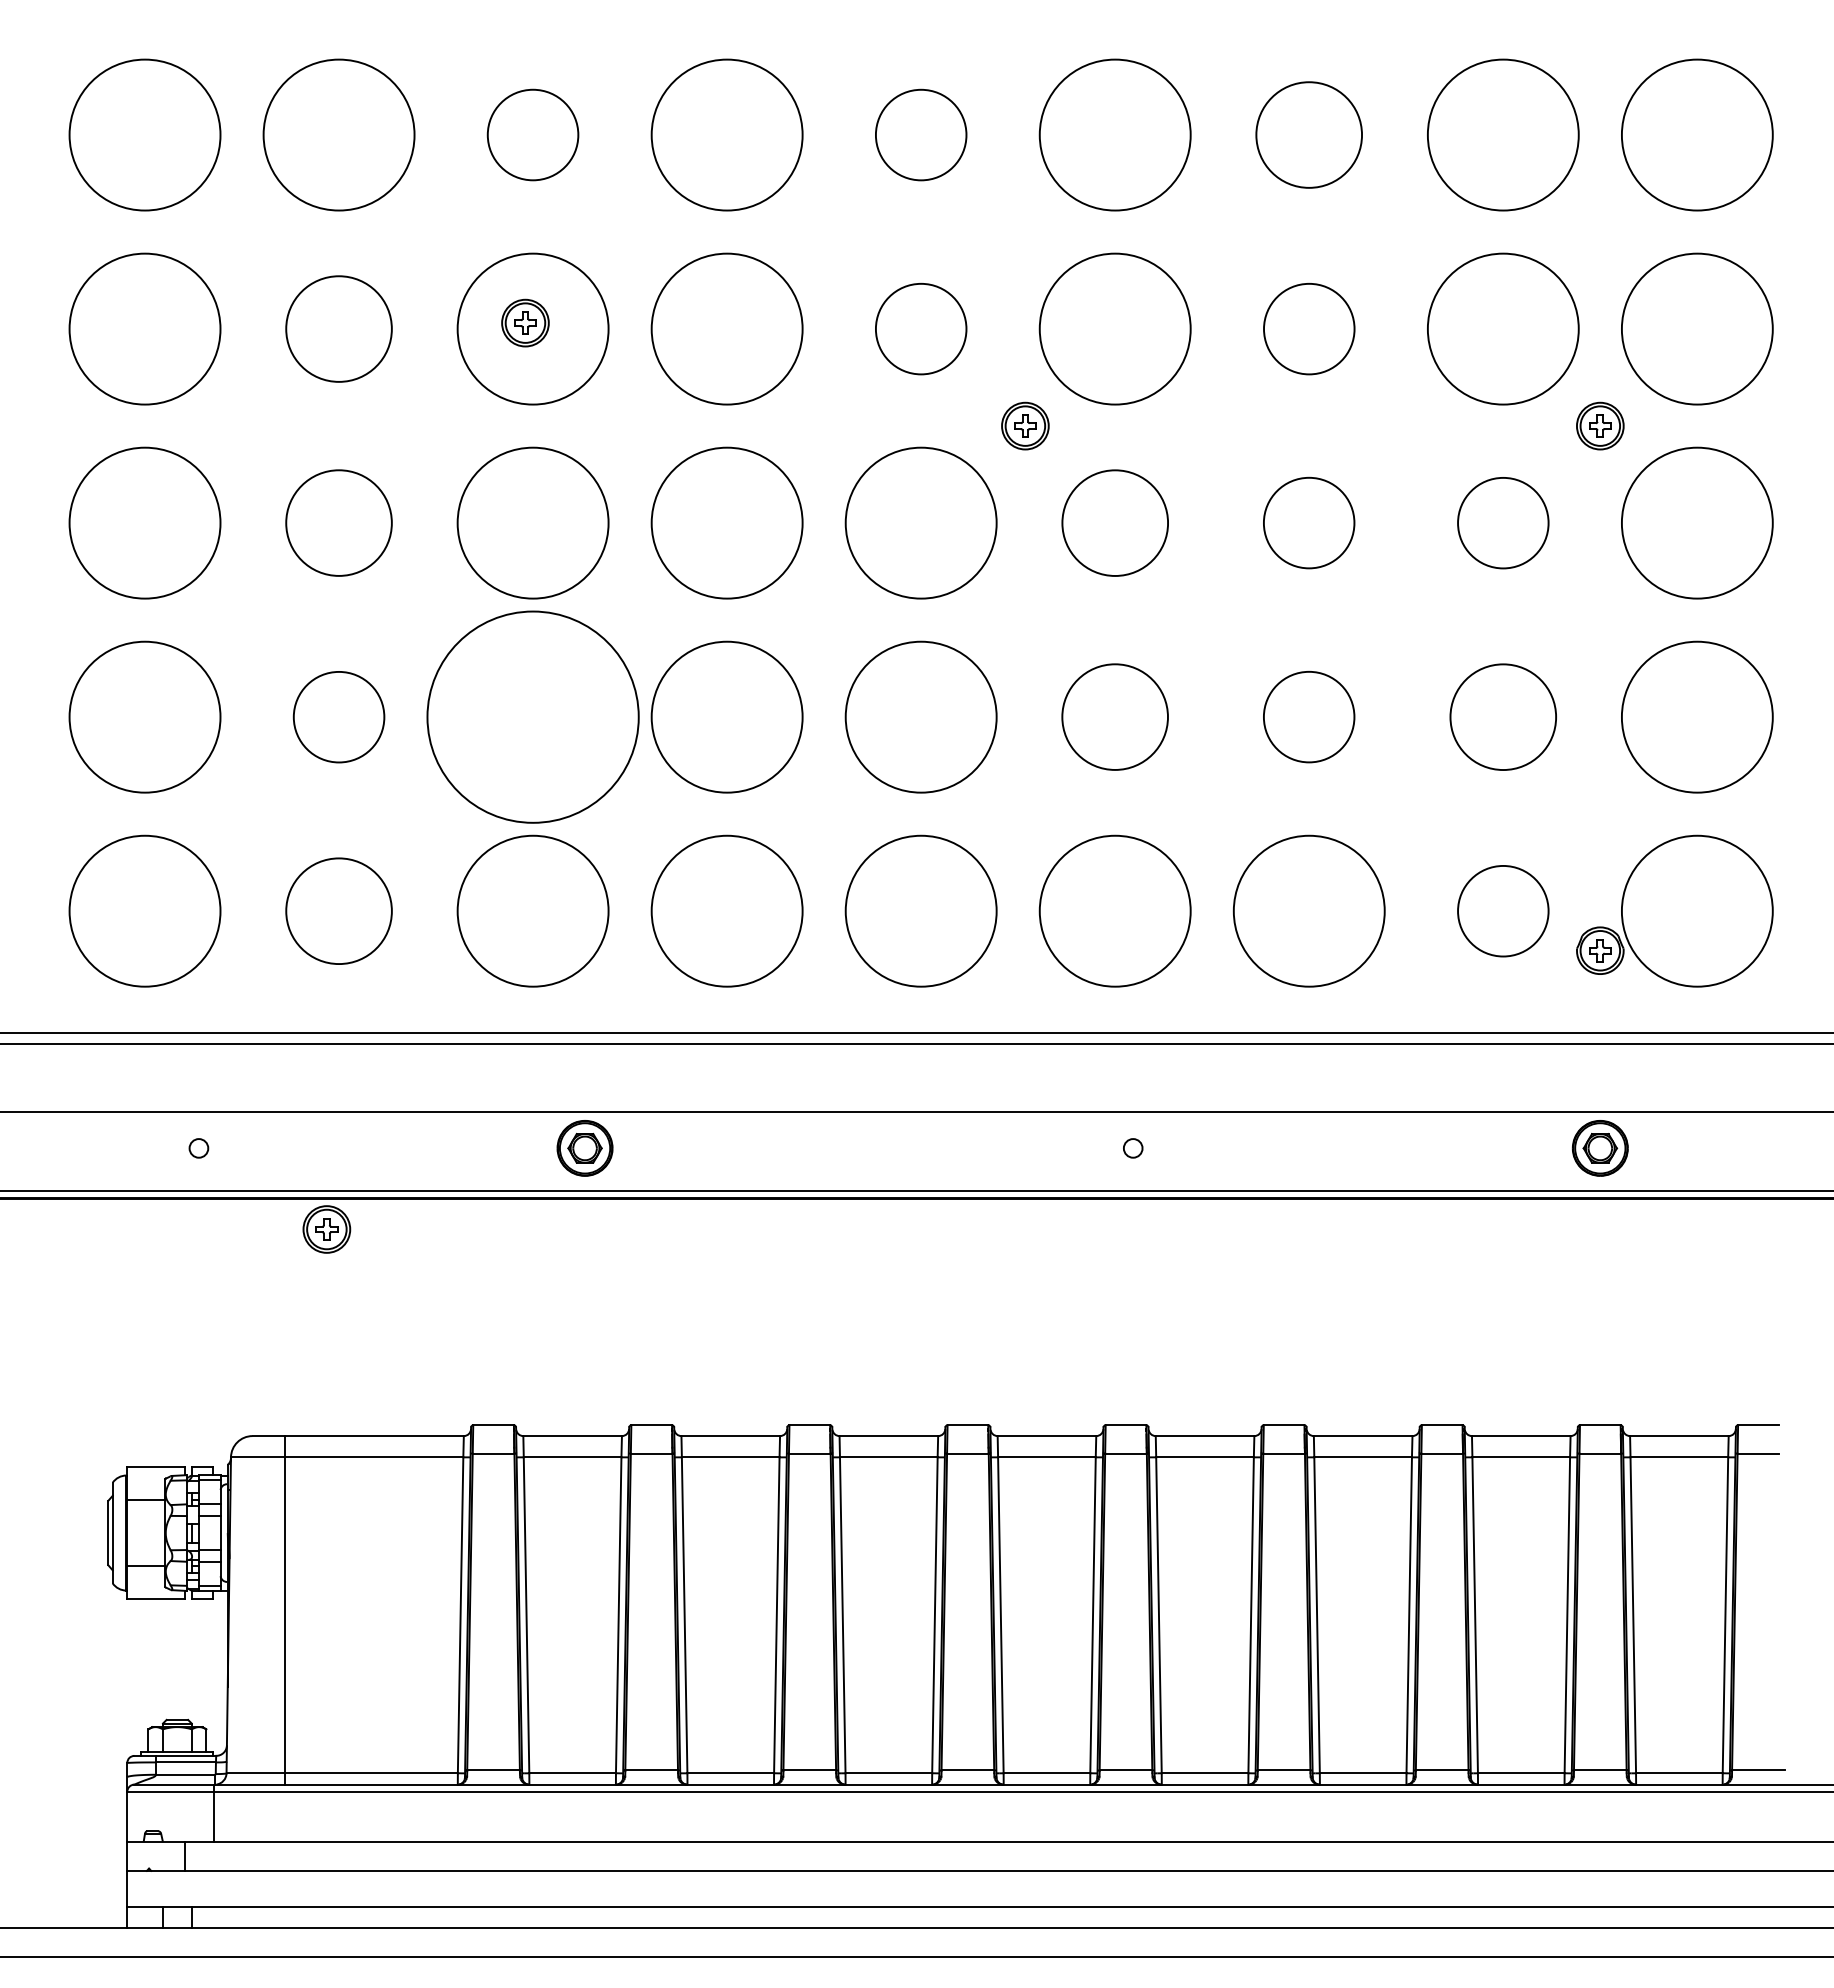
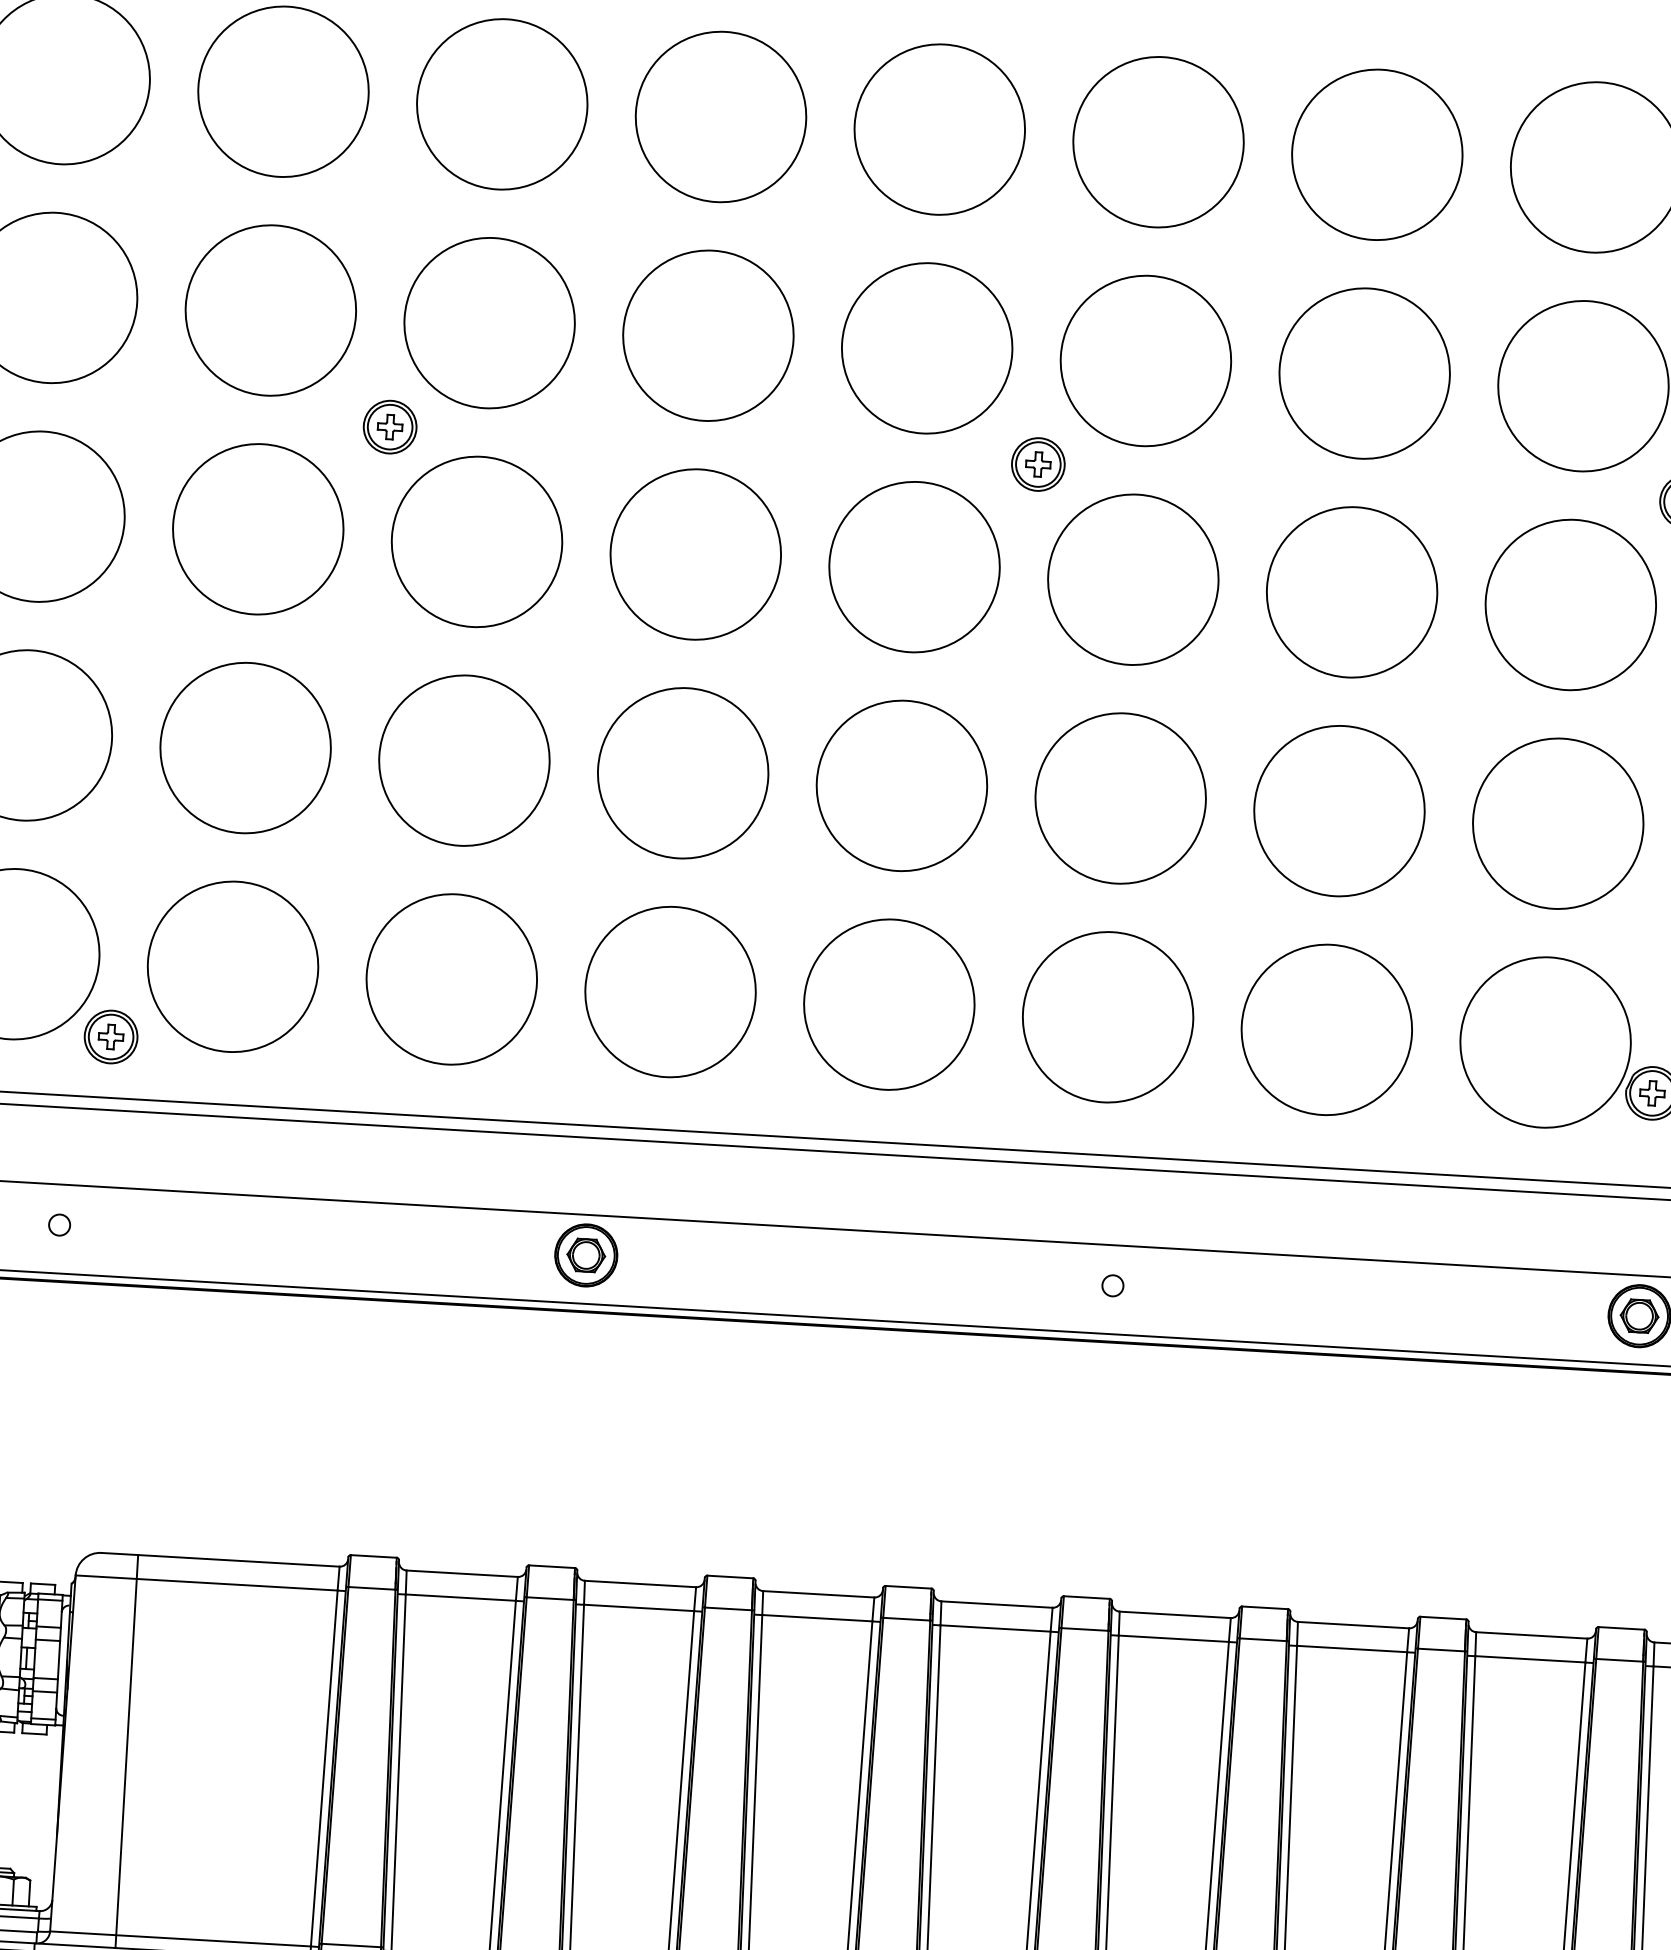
circle: (532, 134) -> (501, 103), size x1.67
circle: (920, 134) -> (939, 128), size x1.67
circle: (1308, 134) -> (1376, 154), size x1.43
part: (525, 322) -> (390, 426), moved
circle: (338, 328) -> (270, 309), size x1.43
circle: (920, 328) -> (926, 347), size x1.67
circle: (1308, 328) -> (1363, 372), size x1.67
circle: (338, 522) -> (257, 528), size x1.43
circle: (1114, 522) -> (1132, 578), size x1.43
circle: (1308, 522) -> (1351, 591), size x1.67
circle: (1502, 522) -> (1569, 604), size x1.67
circle: (338, 716) -> (245, 747), size x1.67
circle: (532, 716) -> (463, 759), size x0.71
circle: (1114, 716) -> (1119, 797), size x1.43
circle: (1308, 716) -> (1338, 810), size x1.67
circle: (1502, 716) -> (1557, 822), size x1.43
circle: (338, 910) -> (232, 965), size x1.43
circle: (1502, 910) -> (1544, 1041), size x1.67
part: (584, 1148) -> (585, 1255), moved
part: (326, 1229) -> (110, 1037), moved

